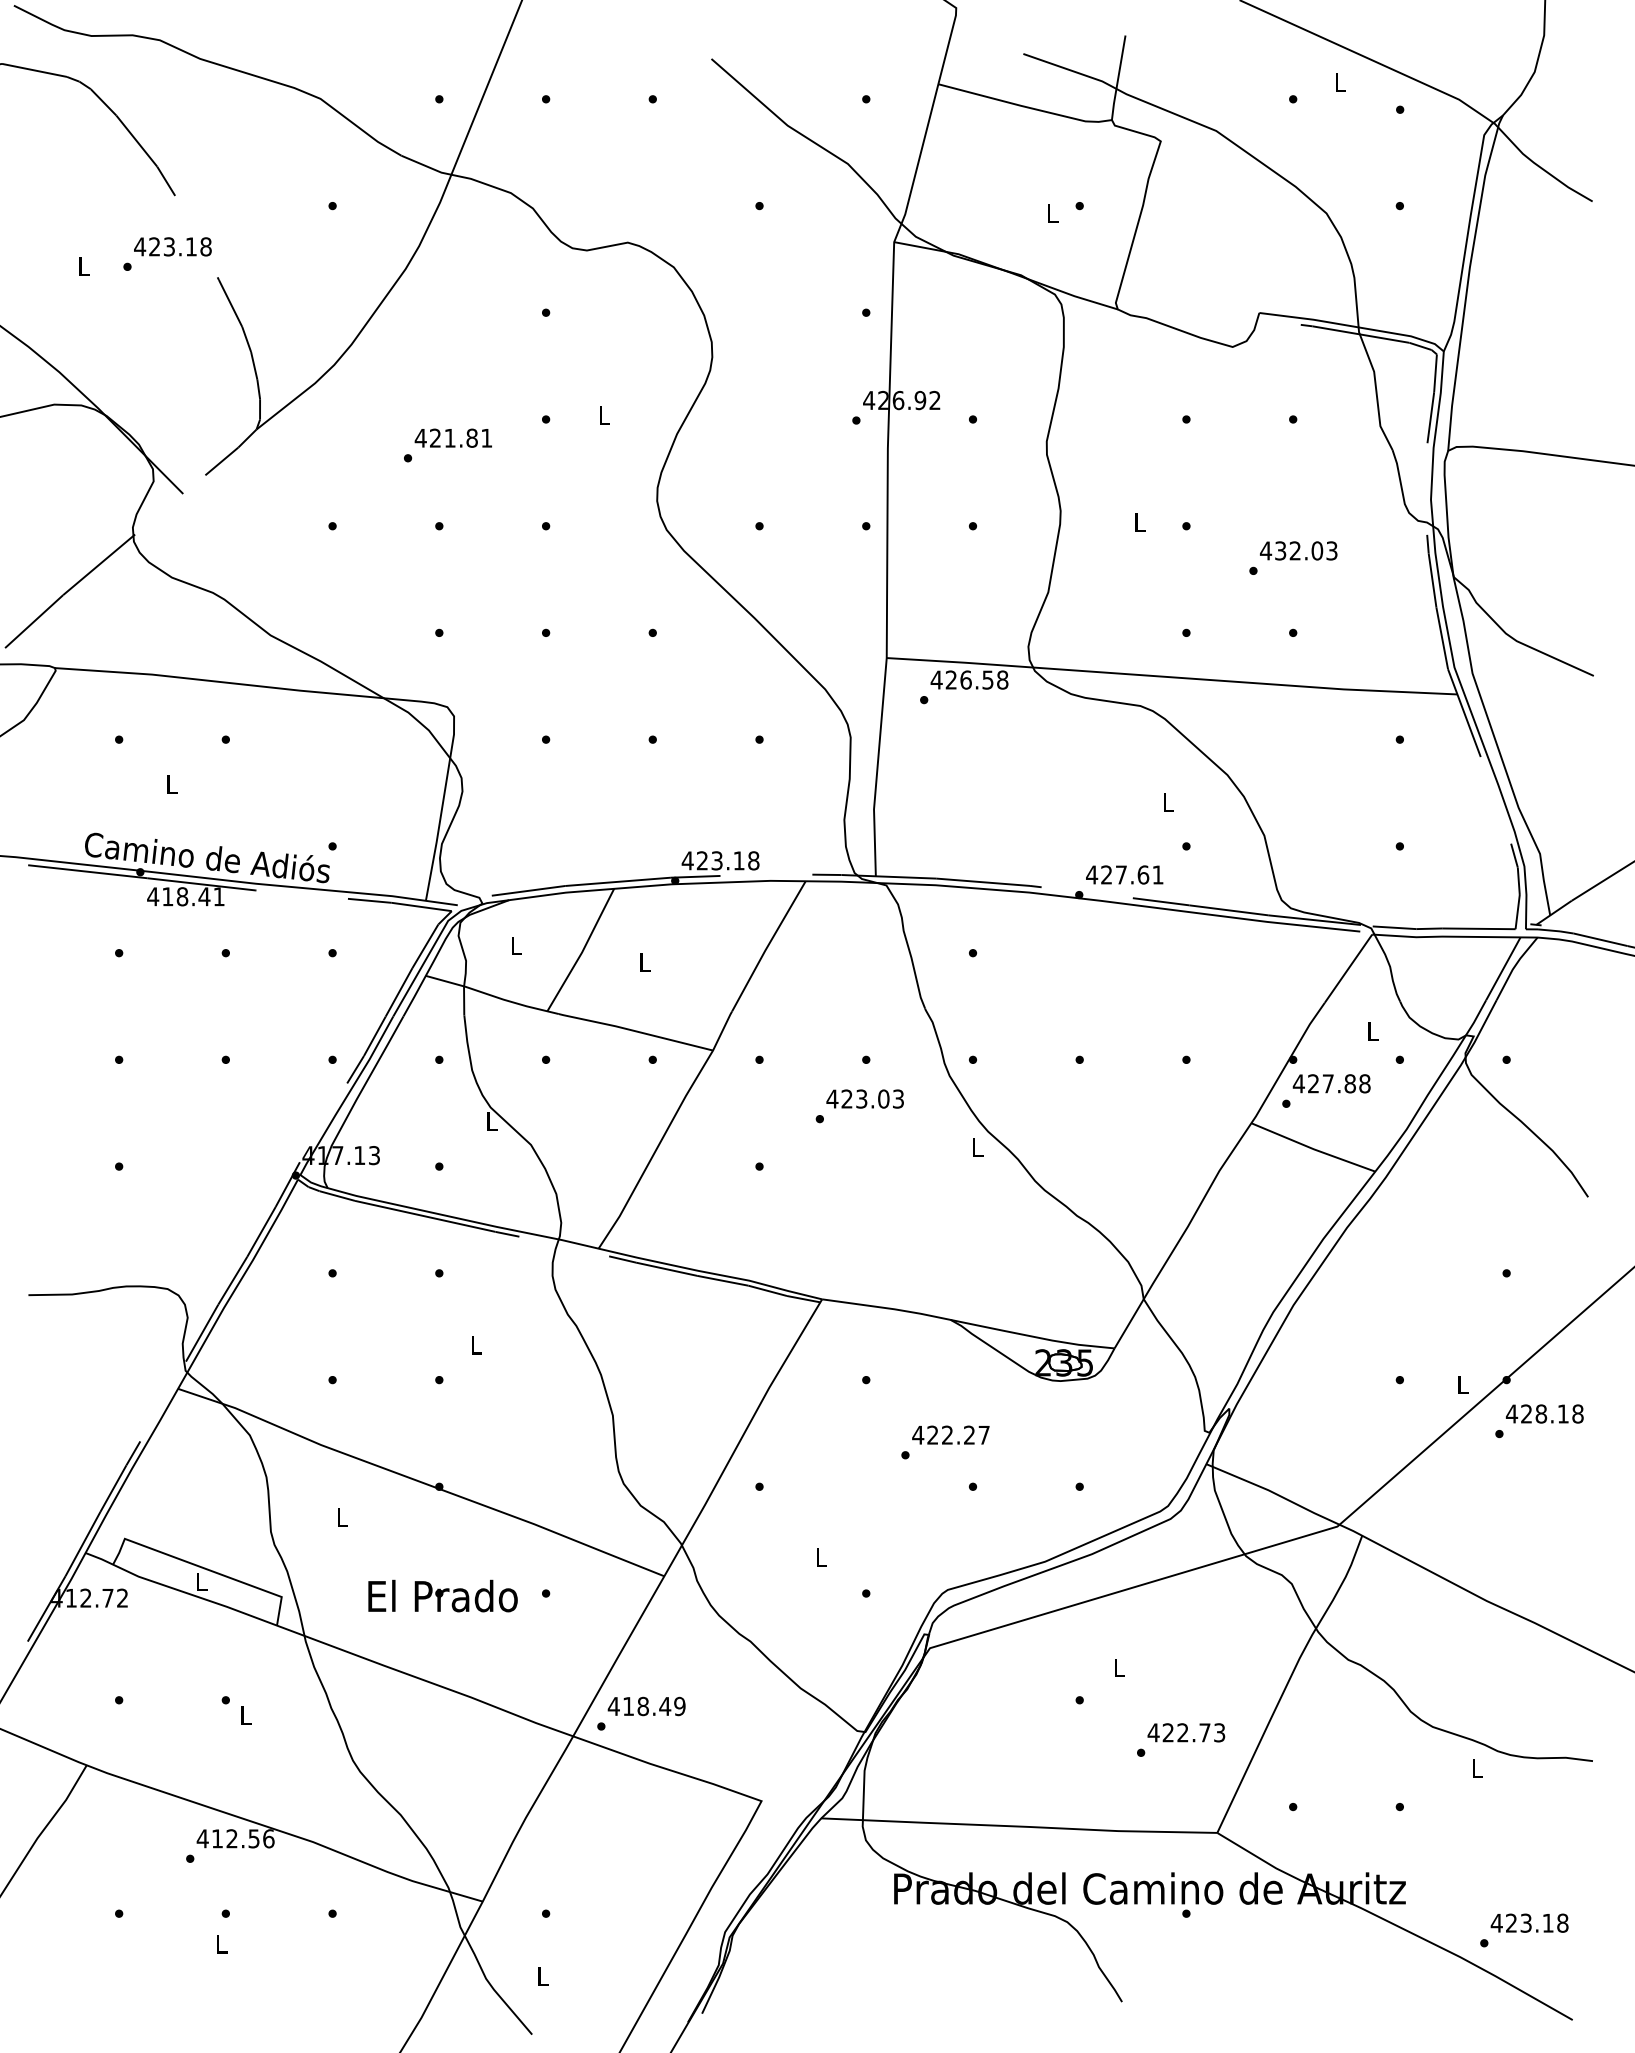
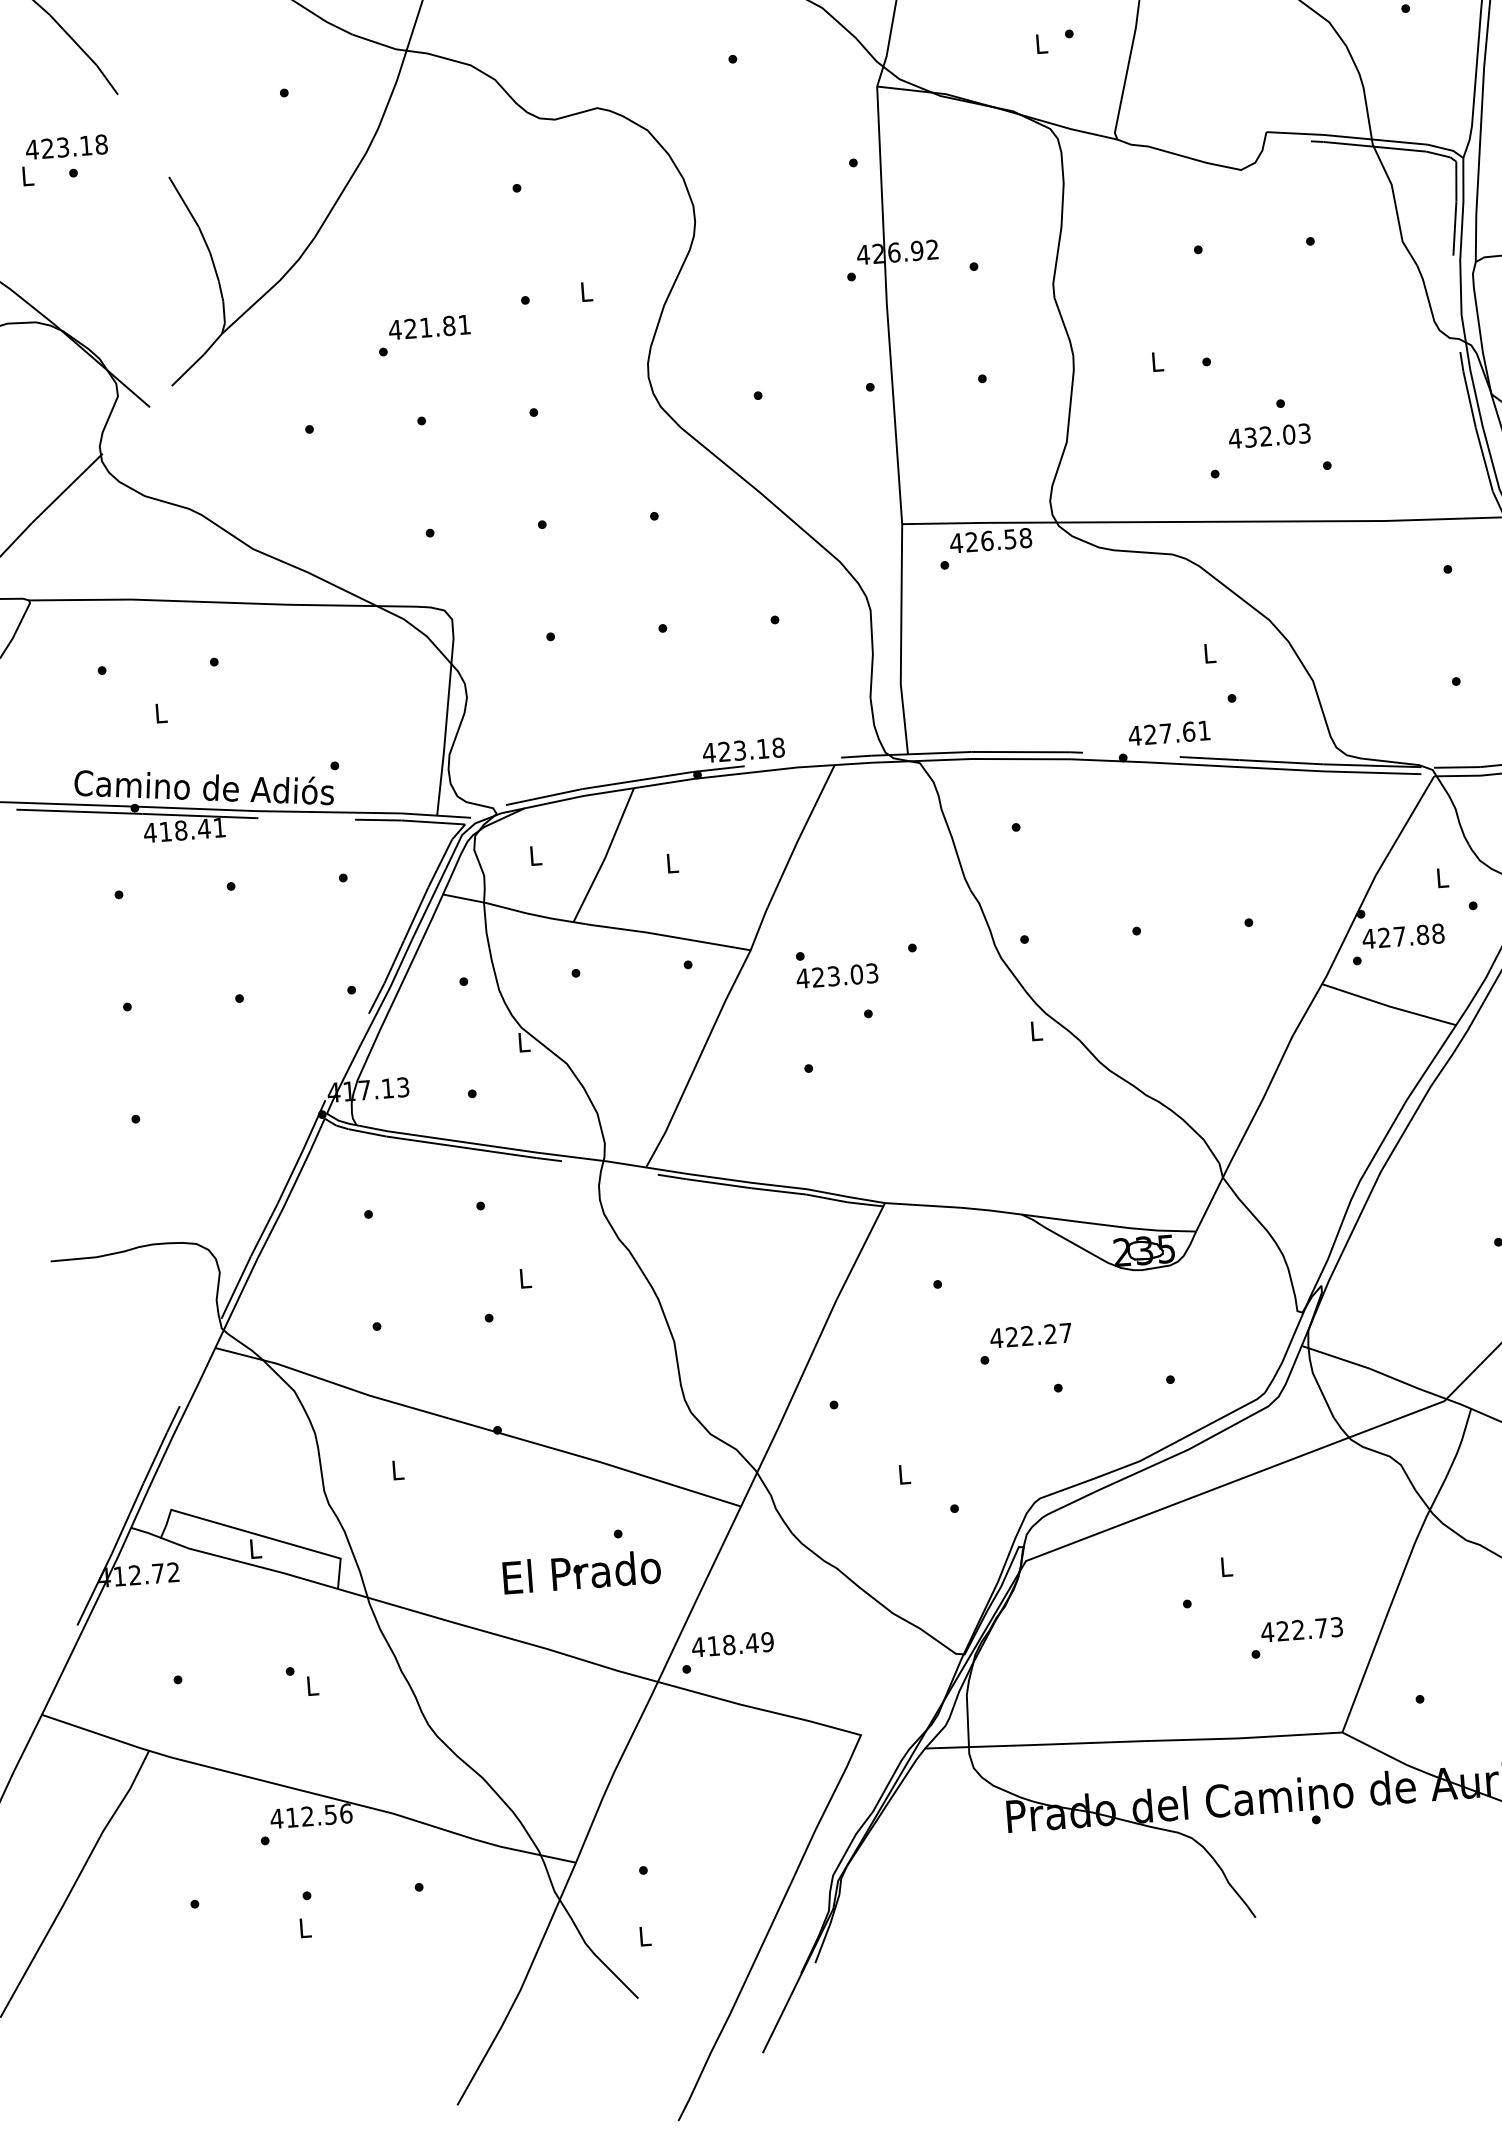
text: (172, 246) -> (66, 146), moved
text: (1298, 550) -> (1269, 435), moved
text: (864, 1098) -> (836, 975), moved
text: (442, 1595) -> (581, 1571), moved

